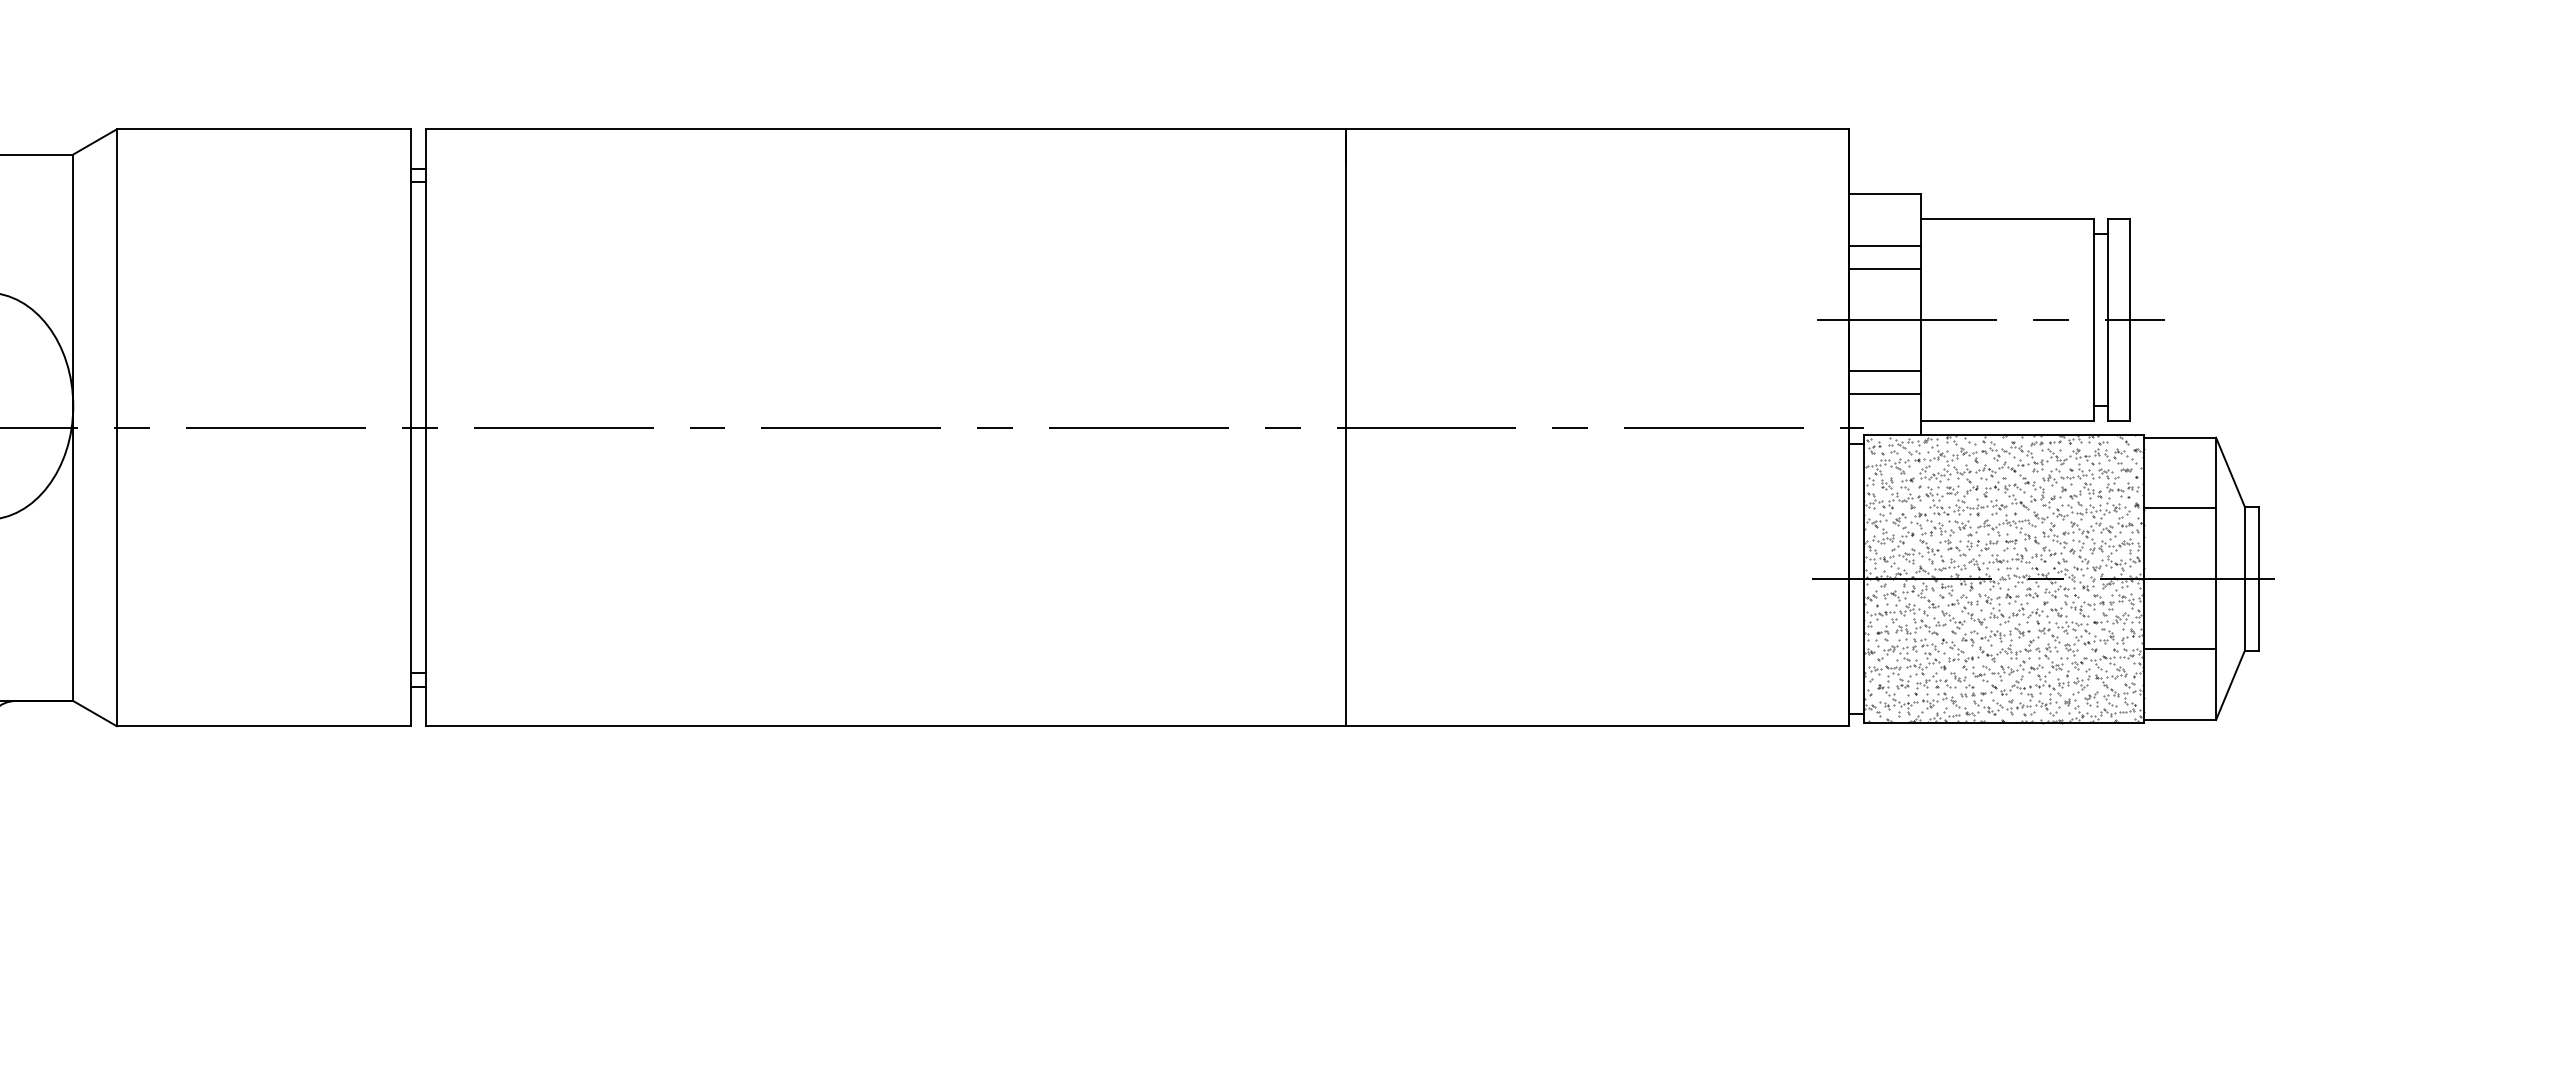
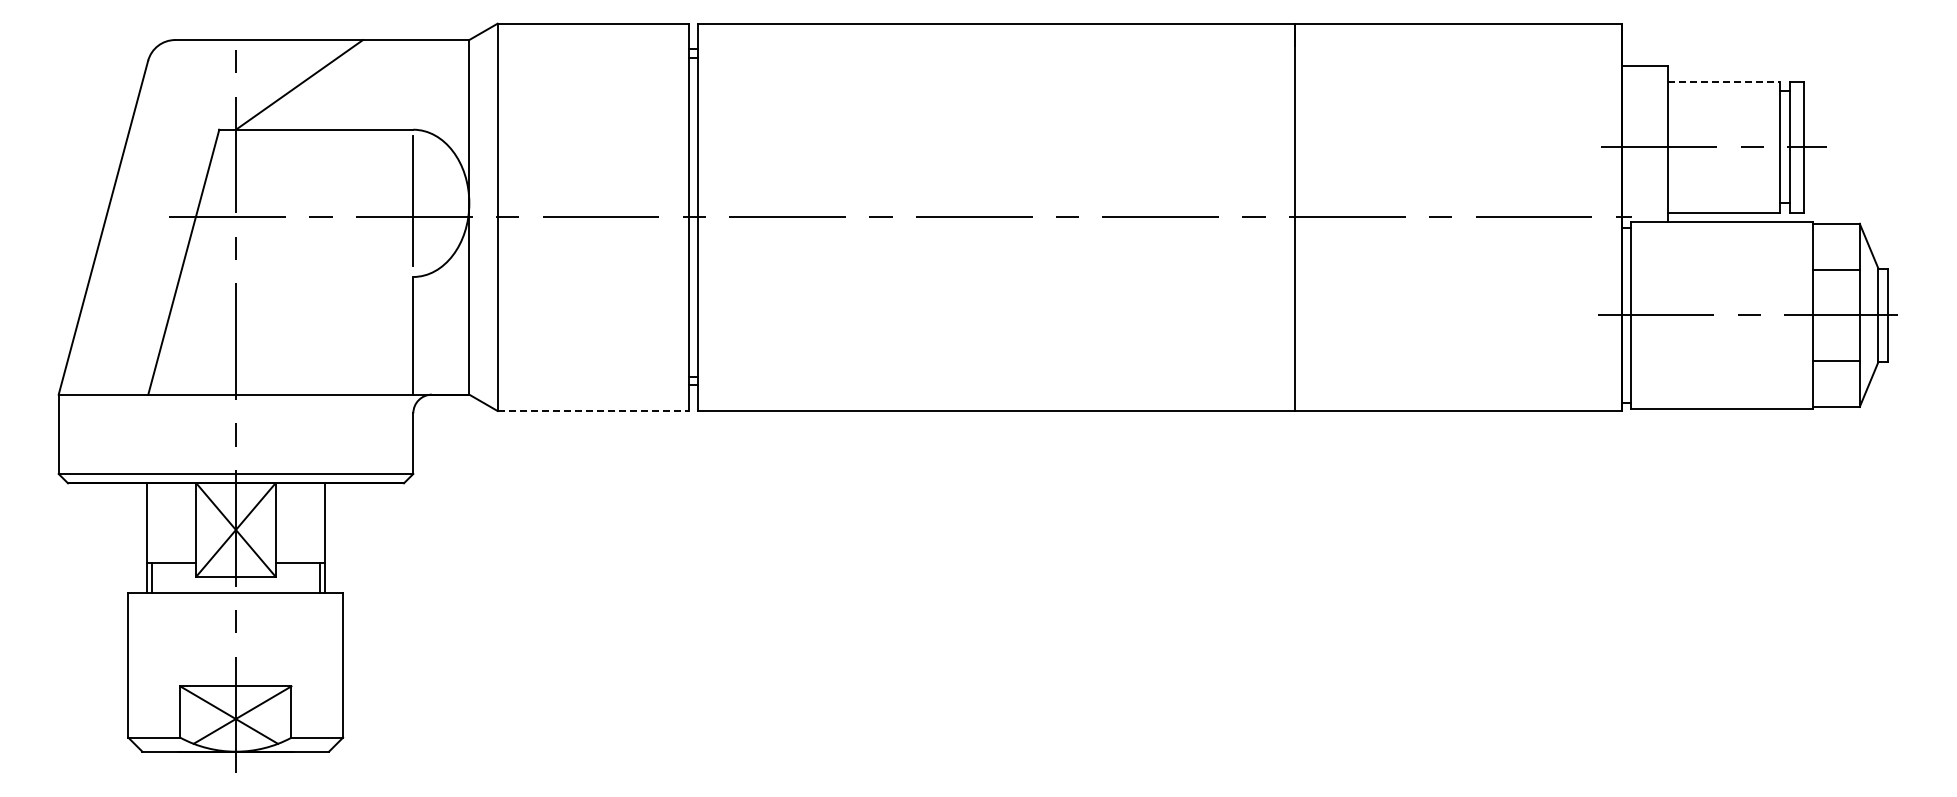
line: (2007, 219) -> (1724, 82), solid -> dashed
line: (1884, 246) -> (1644, 99), removed
line: (1884, 269) -> (1644, 114), removed
line: (1884, 370) -> (1644, 180), removed
line: (1884, 394) -> (1644, 195), removed
hatch: (2004, 579) -> (1722, 315), removed
line: (264, 726) -> (593, 411), solid -> dashed

